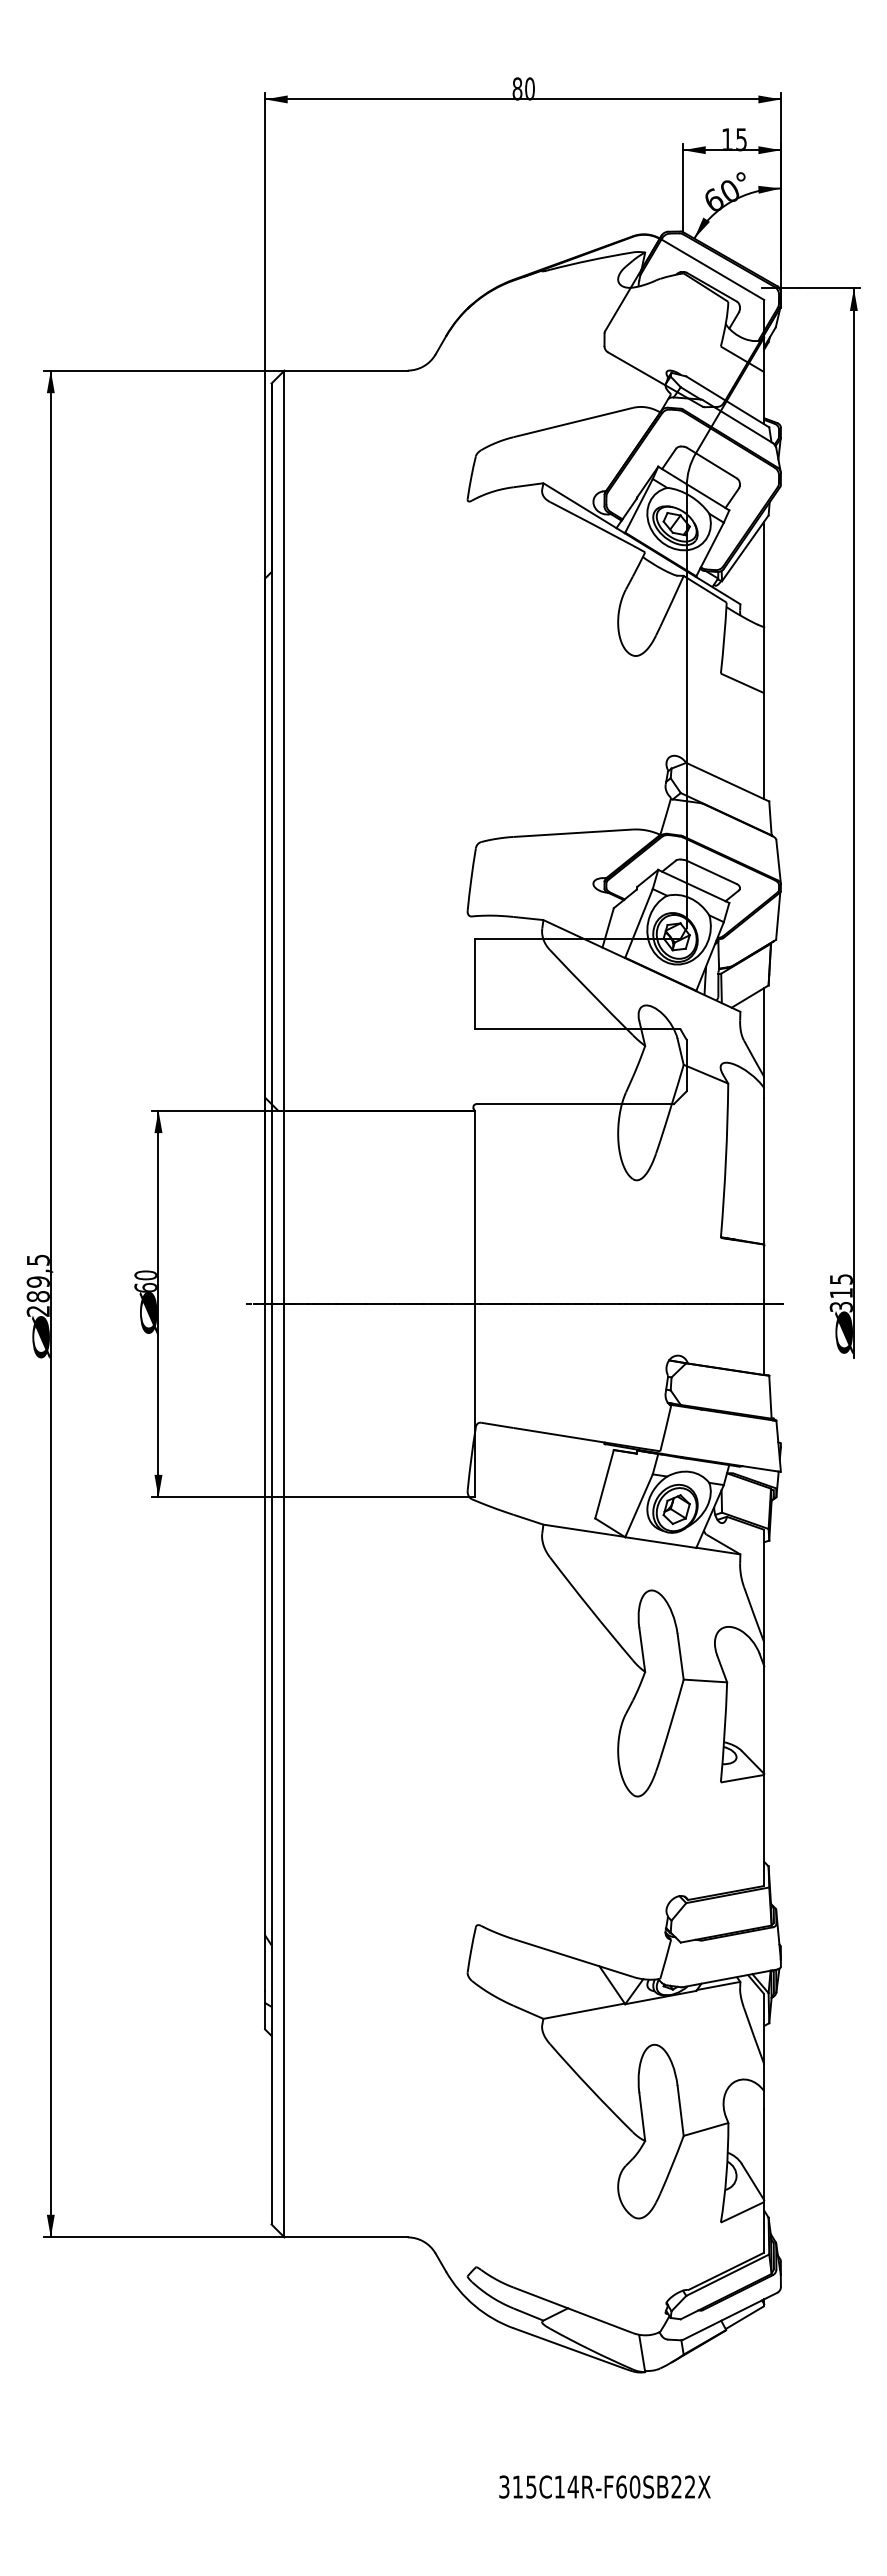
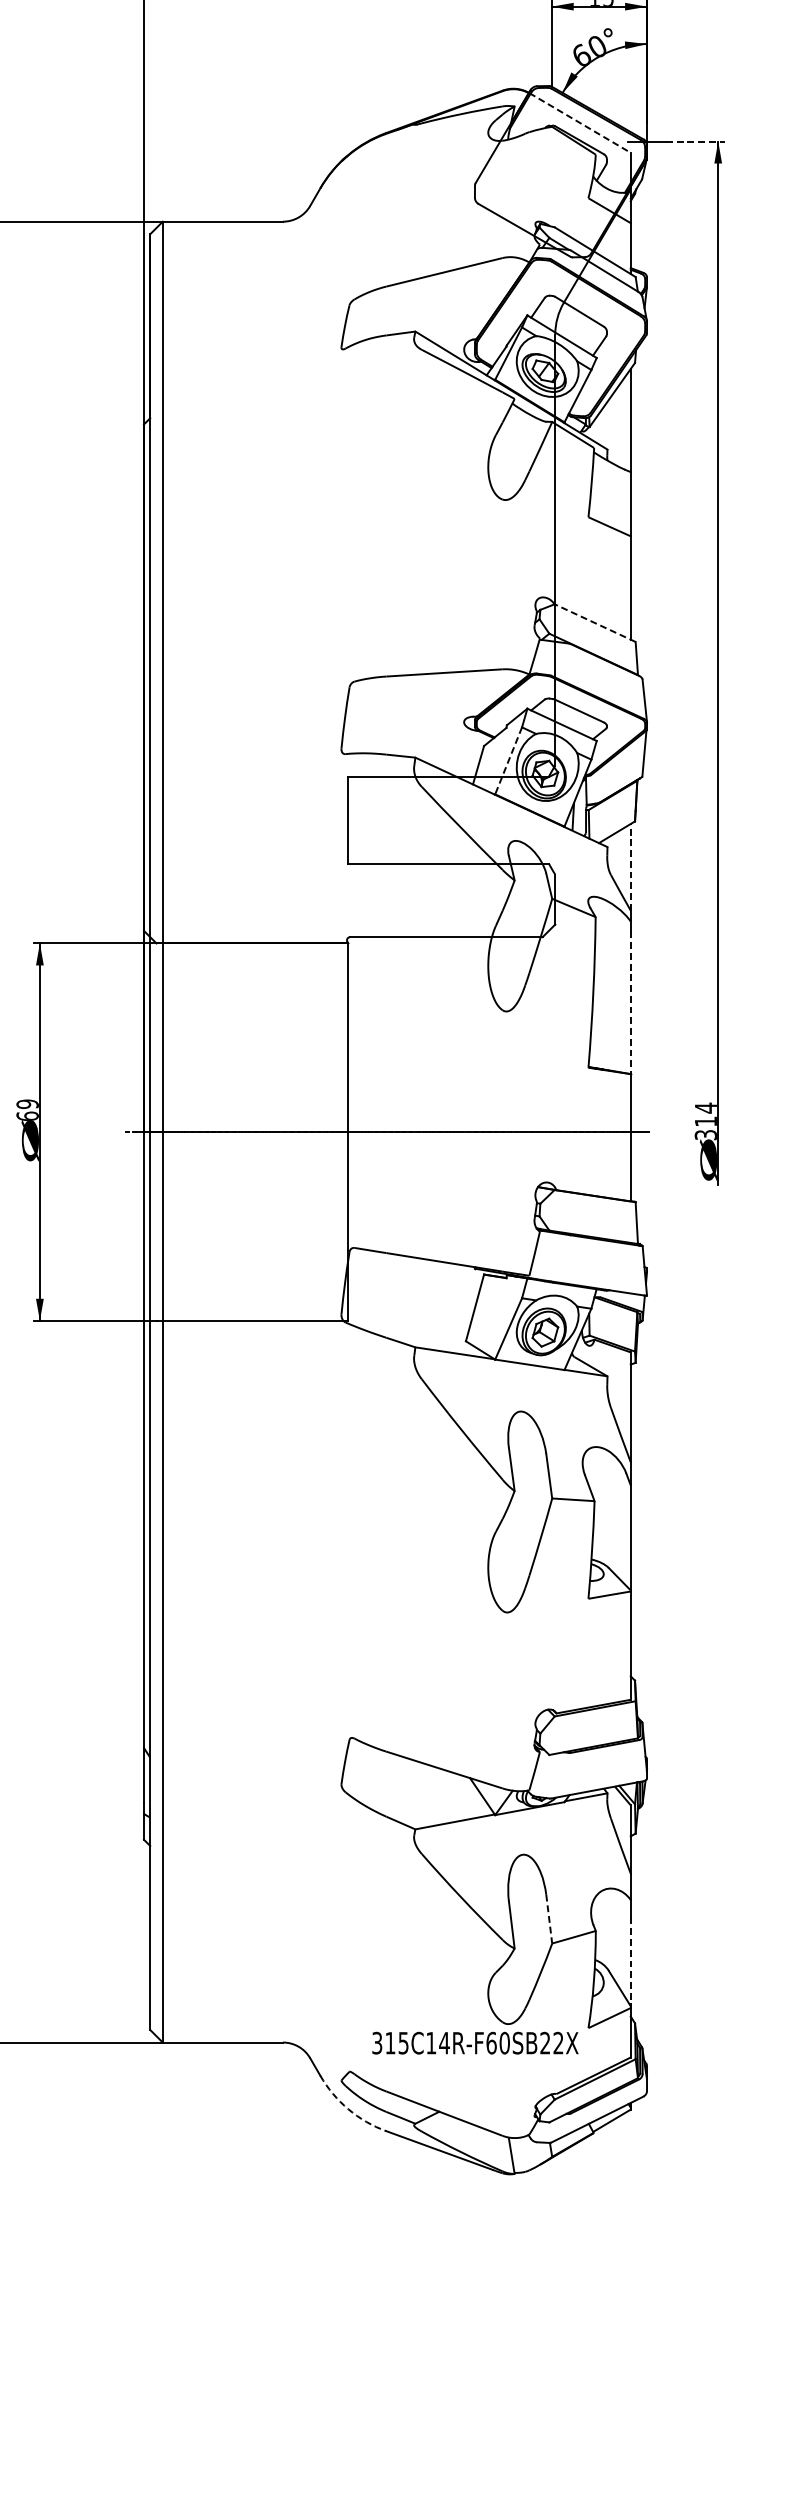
line: (712, 269) -> (580, 123), solid -> dashed
line: (830, 288) -> (695, 141), solid -> dashed
line: (727, 782) -> (594, 623), solid -> dashed
line: (639, 923) -> (509, 760), solid -> dashed
line: (764, 1032) -> (631, 867), solid -> dashed
line: (764, 1171) -> (631, 1002), solid -> dashed
text: (145, 1275) -> (27, 1104), 60 -> 69
text: (841, 1279) -> (706, 1108), 315 -> 314
line: (680, 2111) -> (549, 1919), solid -> dashed
line: (764, 2155) -> (631, 1962), solid -> dashed
arc: (474, 2305) -> (348, 2108), solid -> dashed
text: (604, 2486) -> (474, 2042), moved

